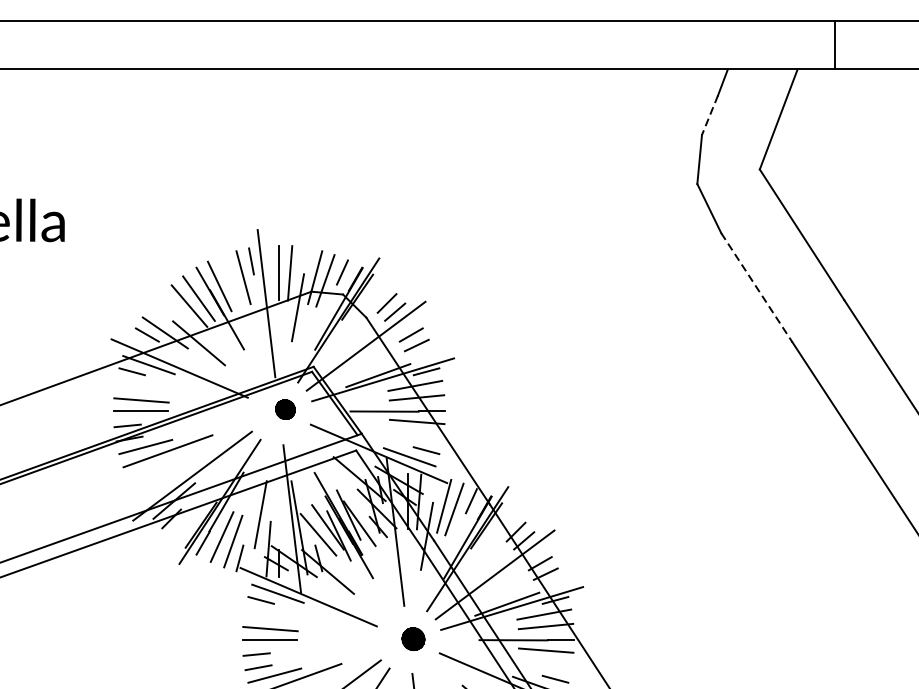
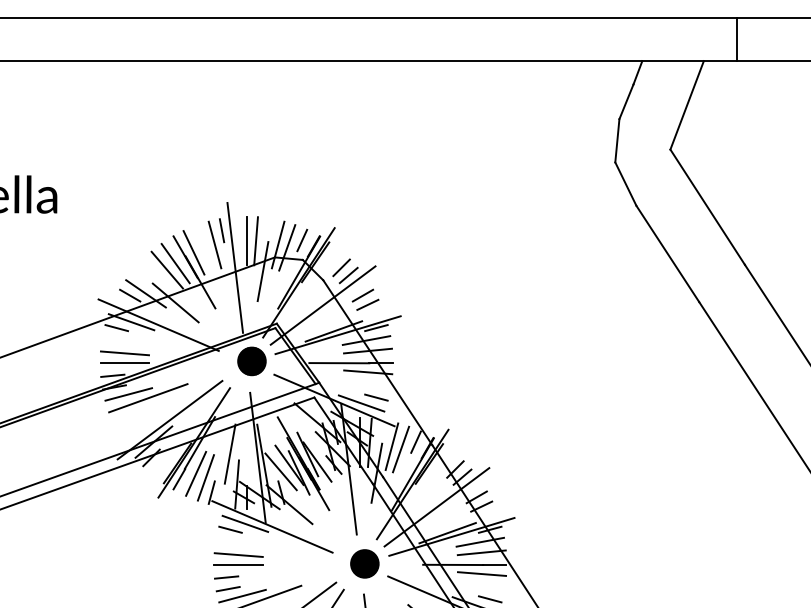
line: (710, 114) -> (626, 101), dashed -> solid
line: (757, 288) -> (668, 254), dashed -> solid
part: (284, 409) -> (251, 361), size x1.67
part: (413, 638) -> (364, 563), size x1.43

